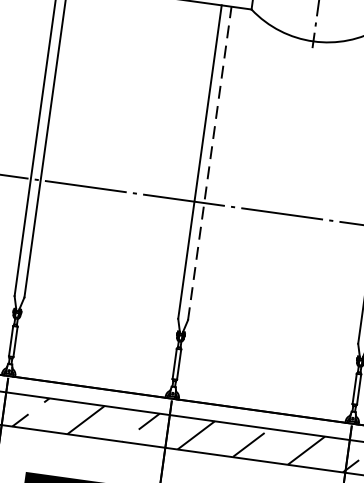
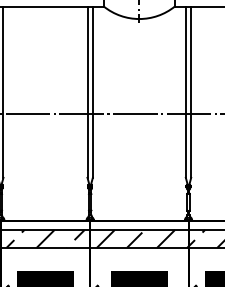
line: (209, 163) -> (92, 92), dashed -> solid

